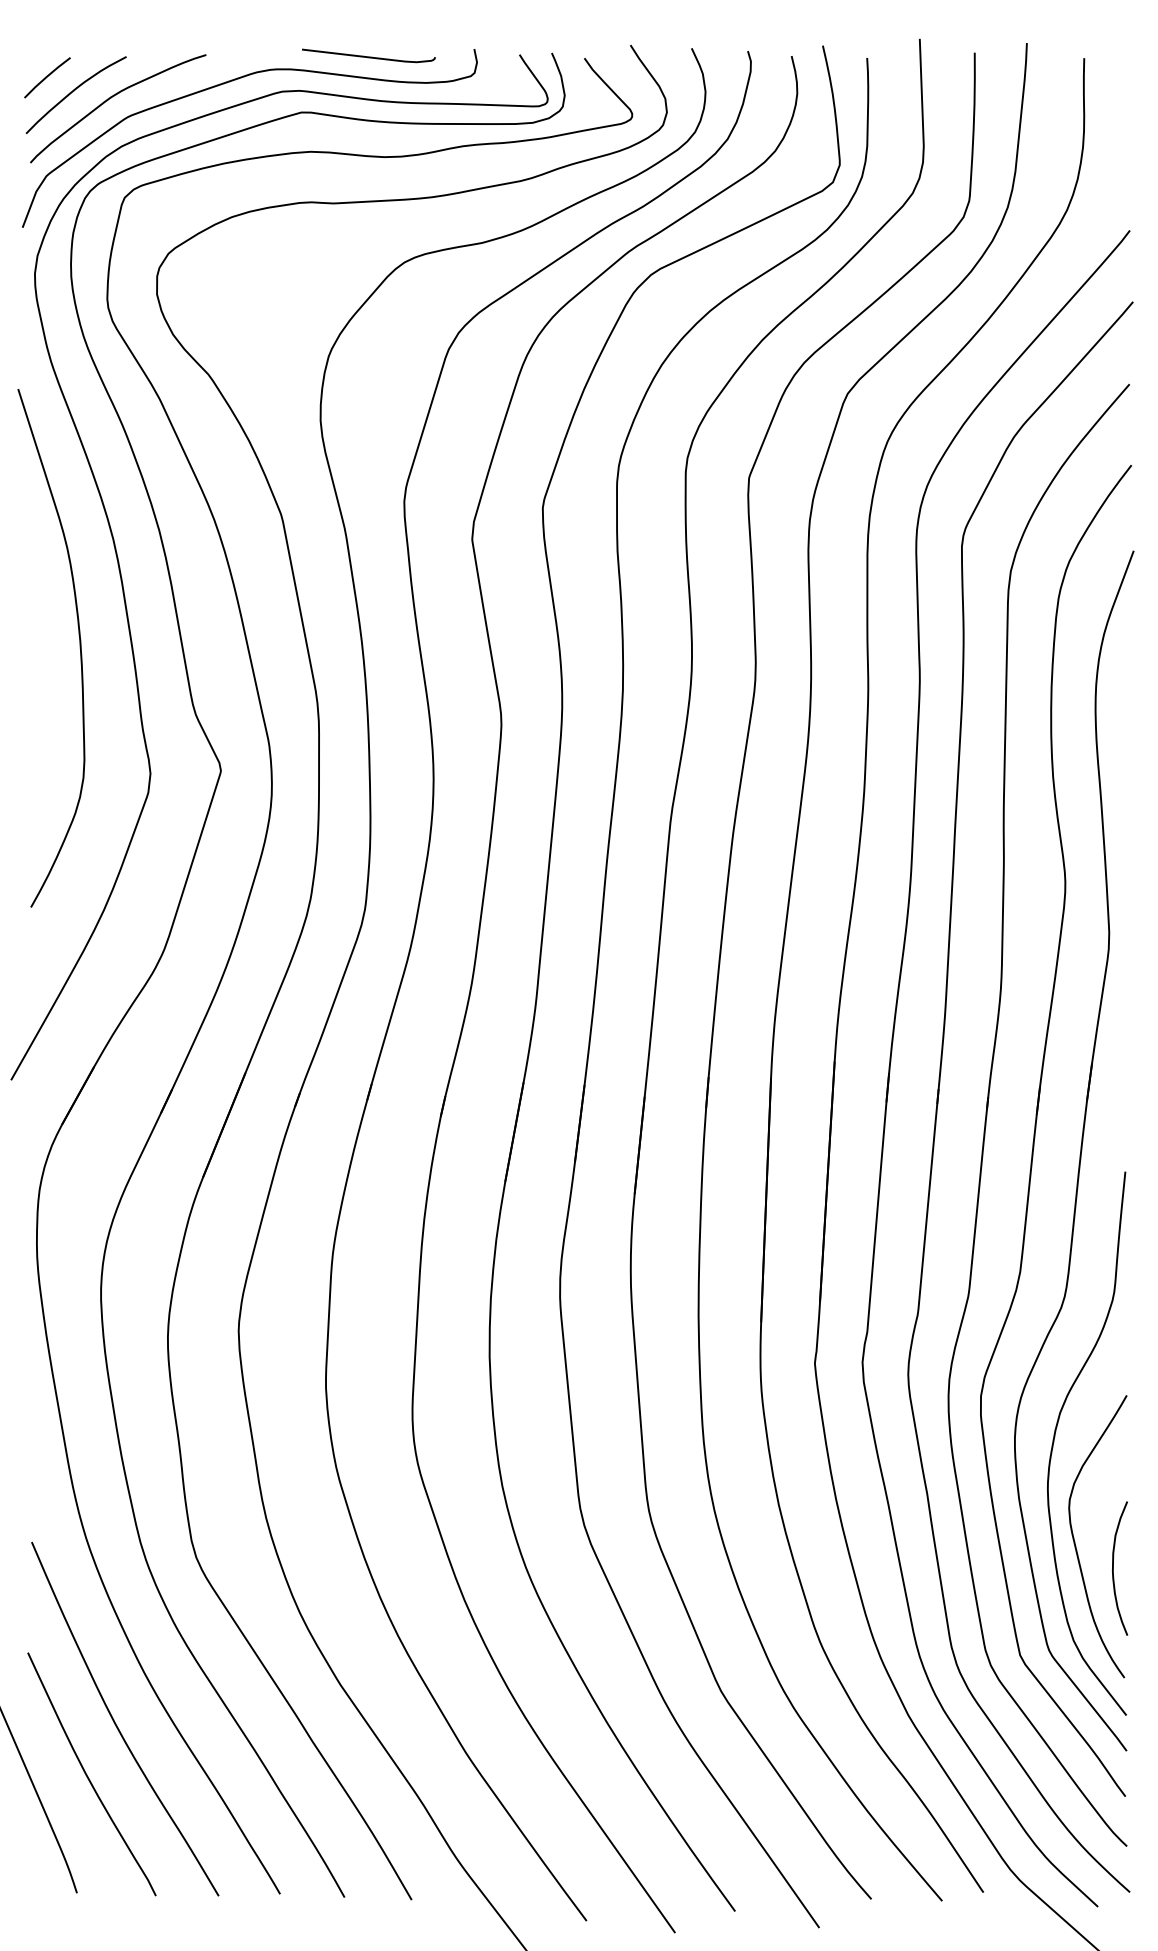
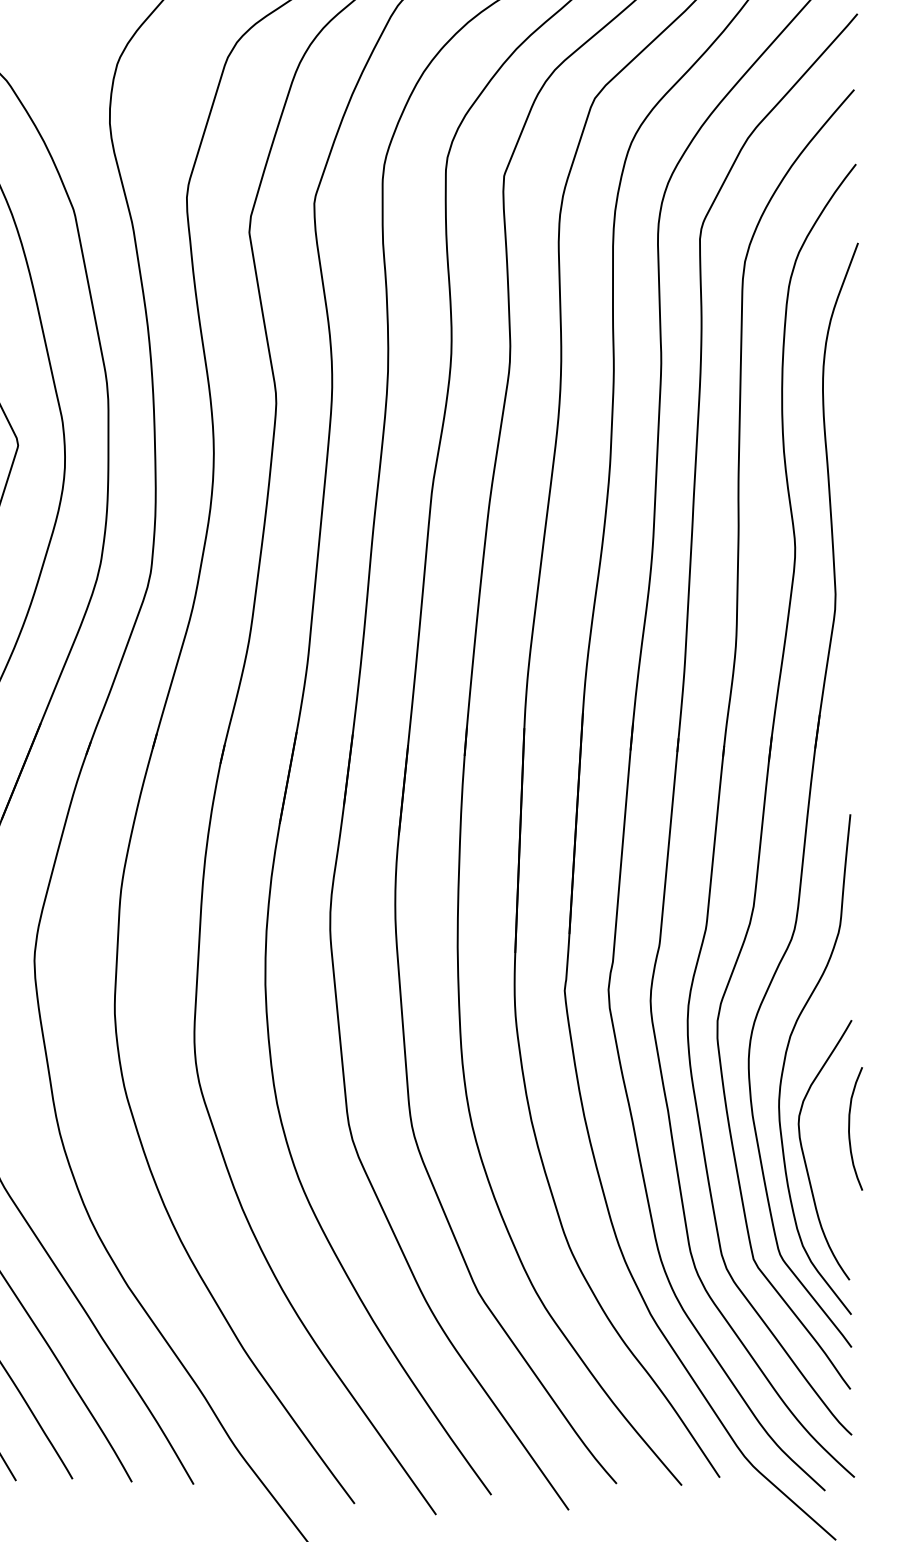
curve: (1113, 1568) -> (849, 1128), moved

